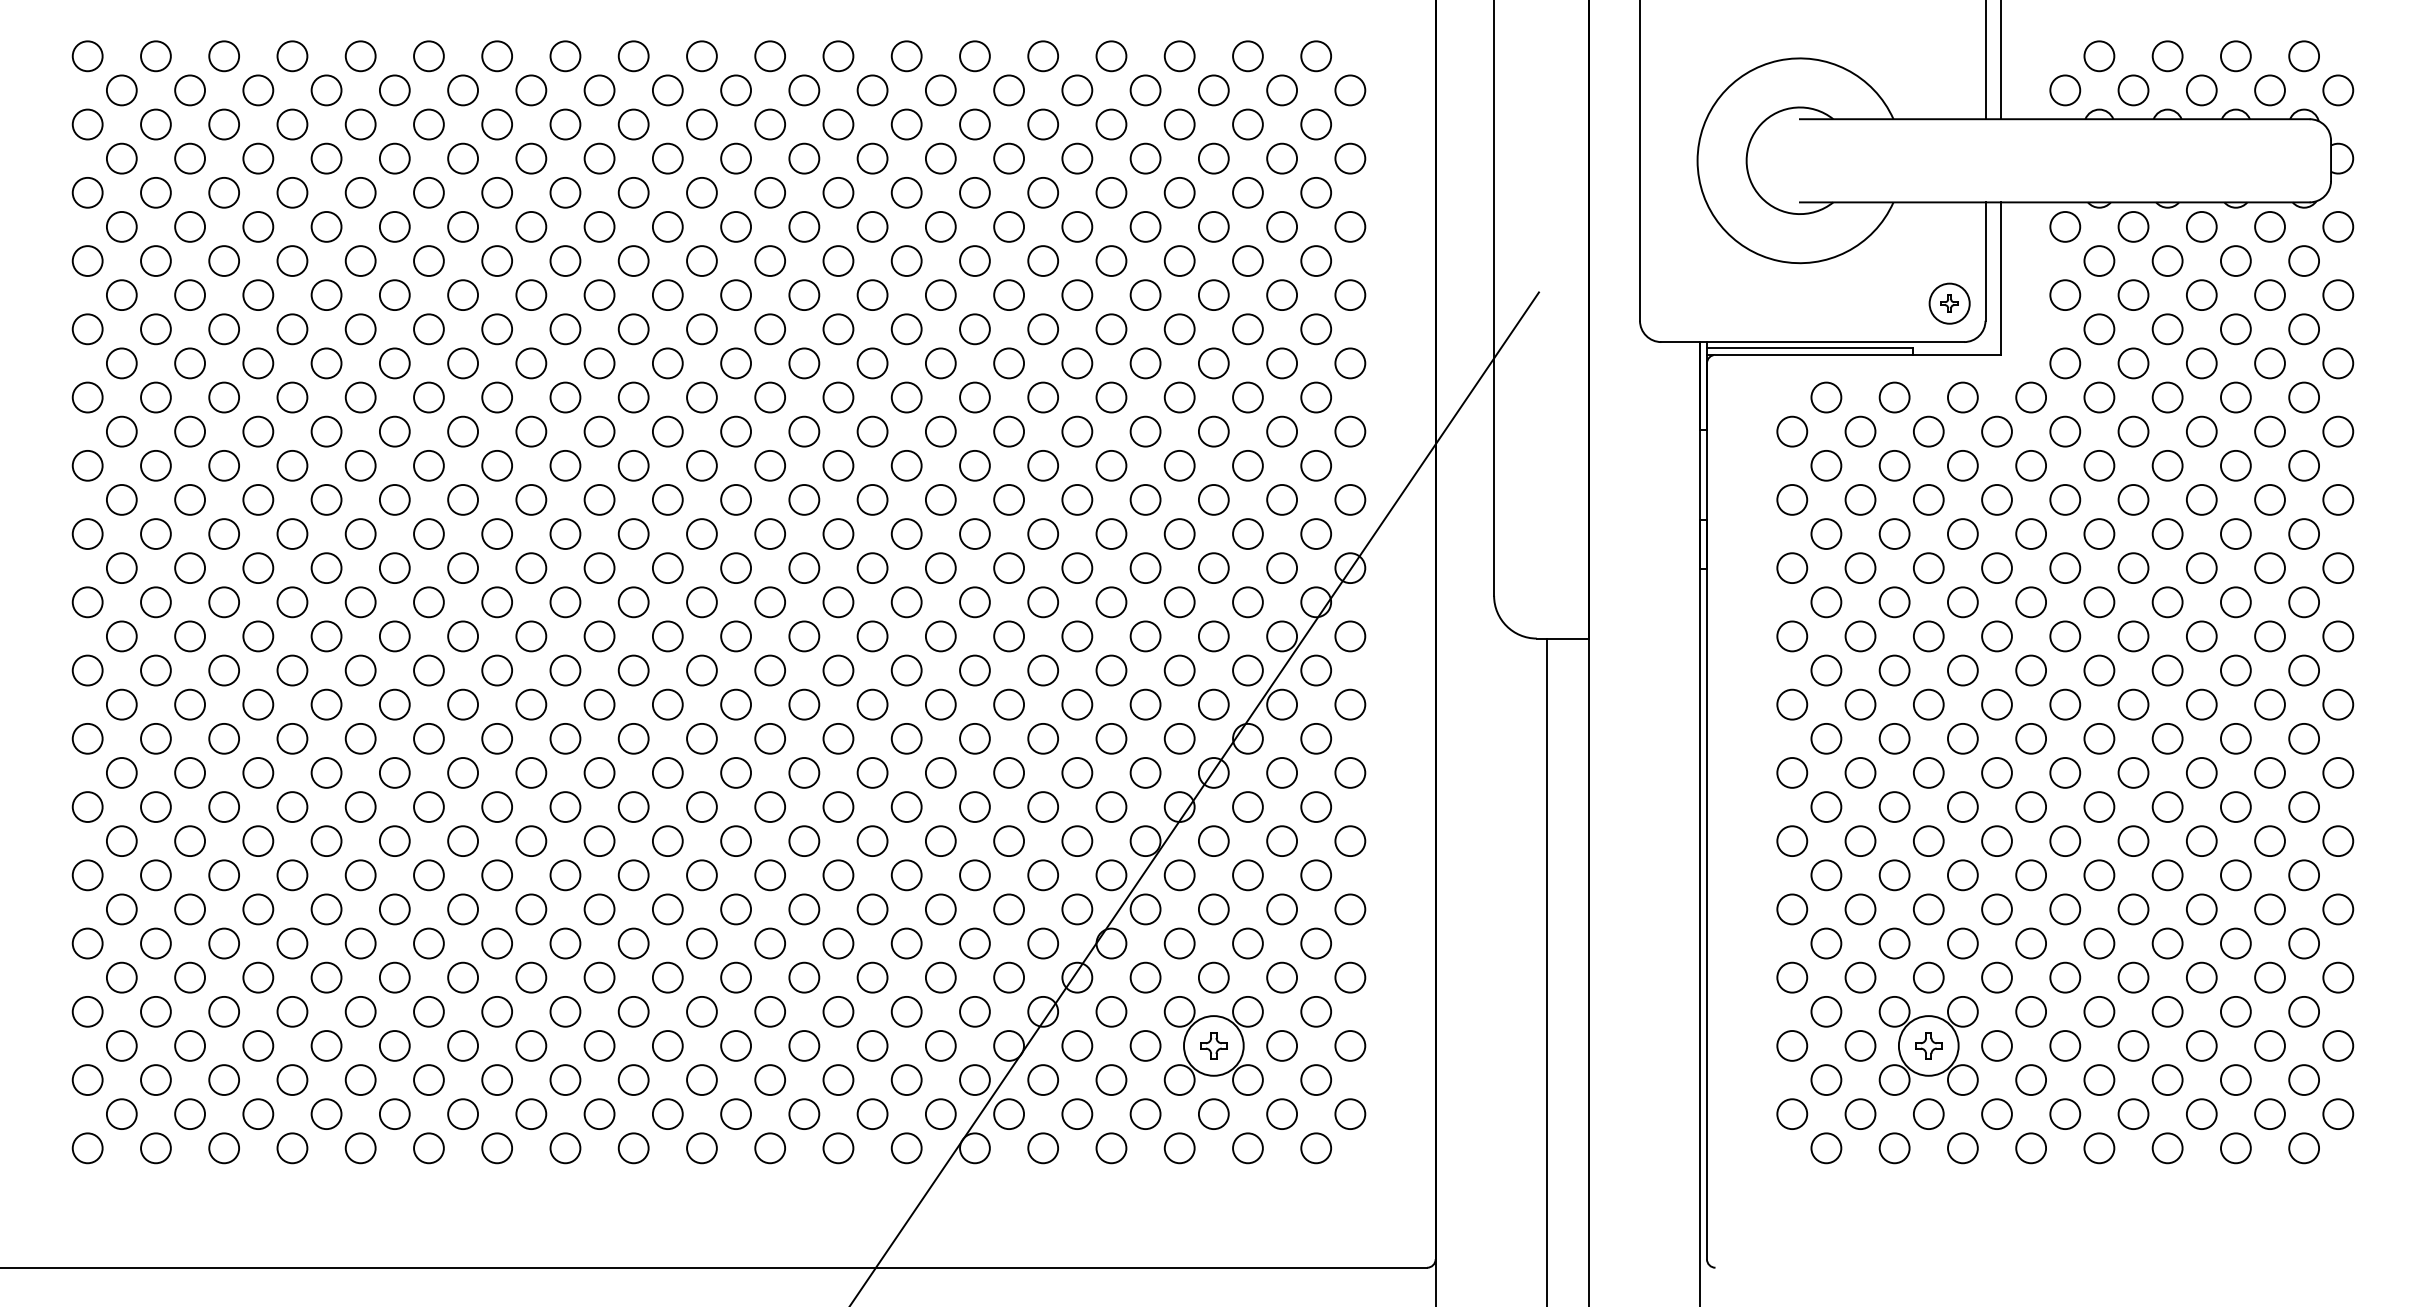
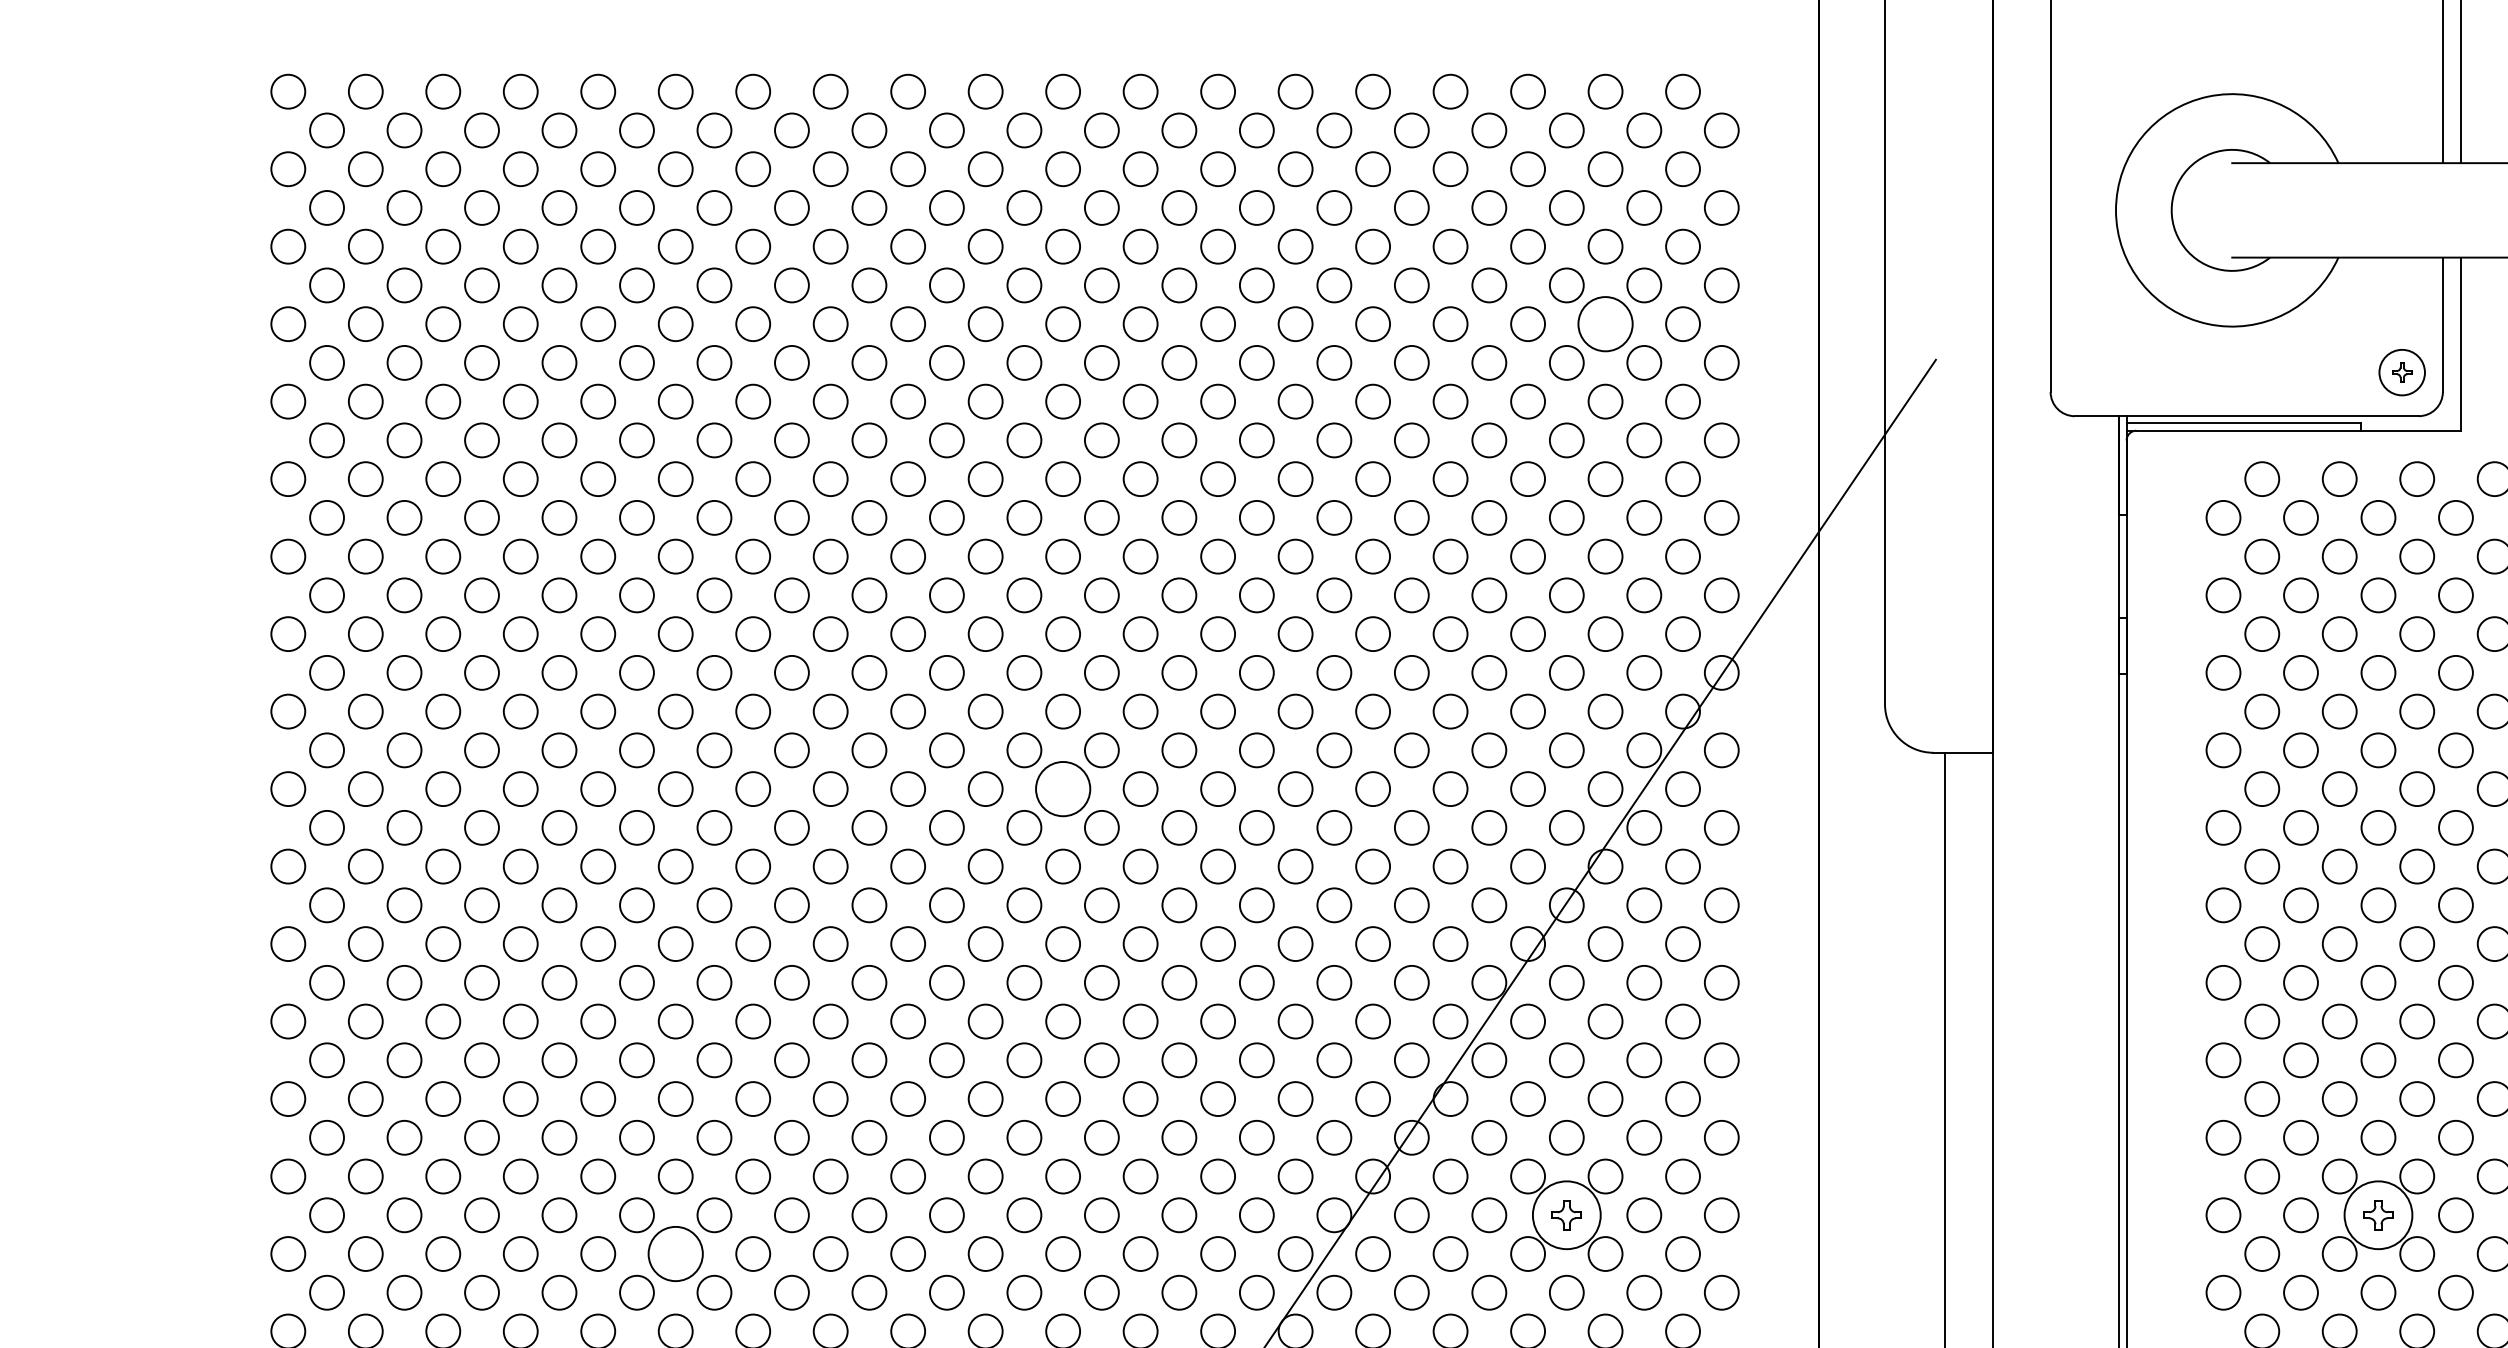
circle: (1247, 260) -> (1605, 323), size x1.6
circle: (770, 670) -> (1063, 789), size x1.6
circle: (428, 1079) -> (675, 1253), size x1.6

